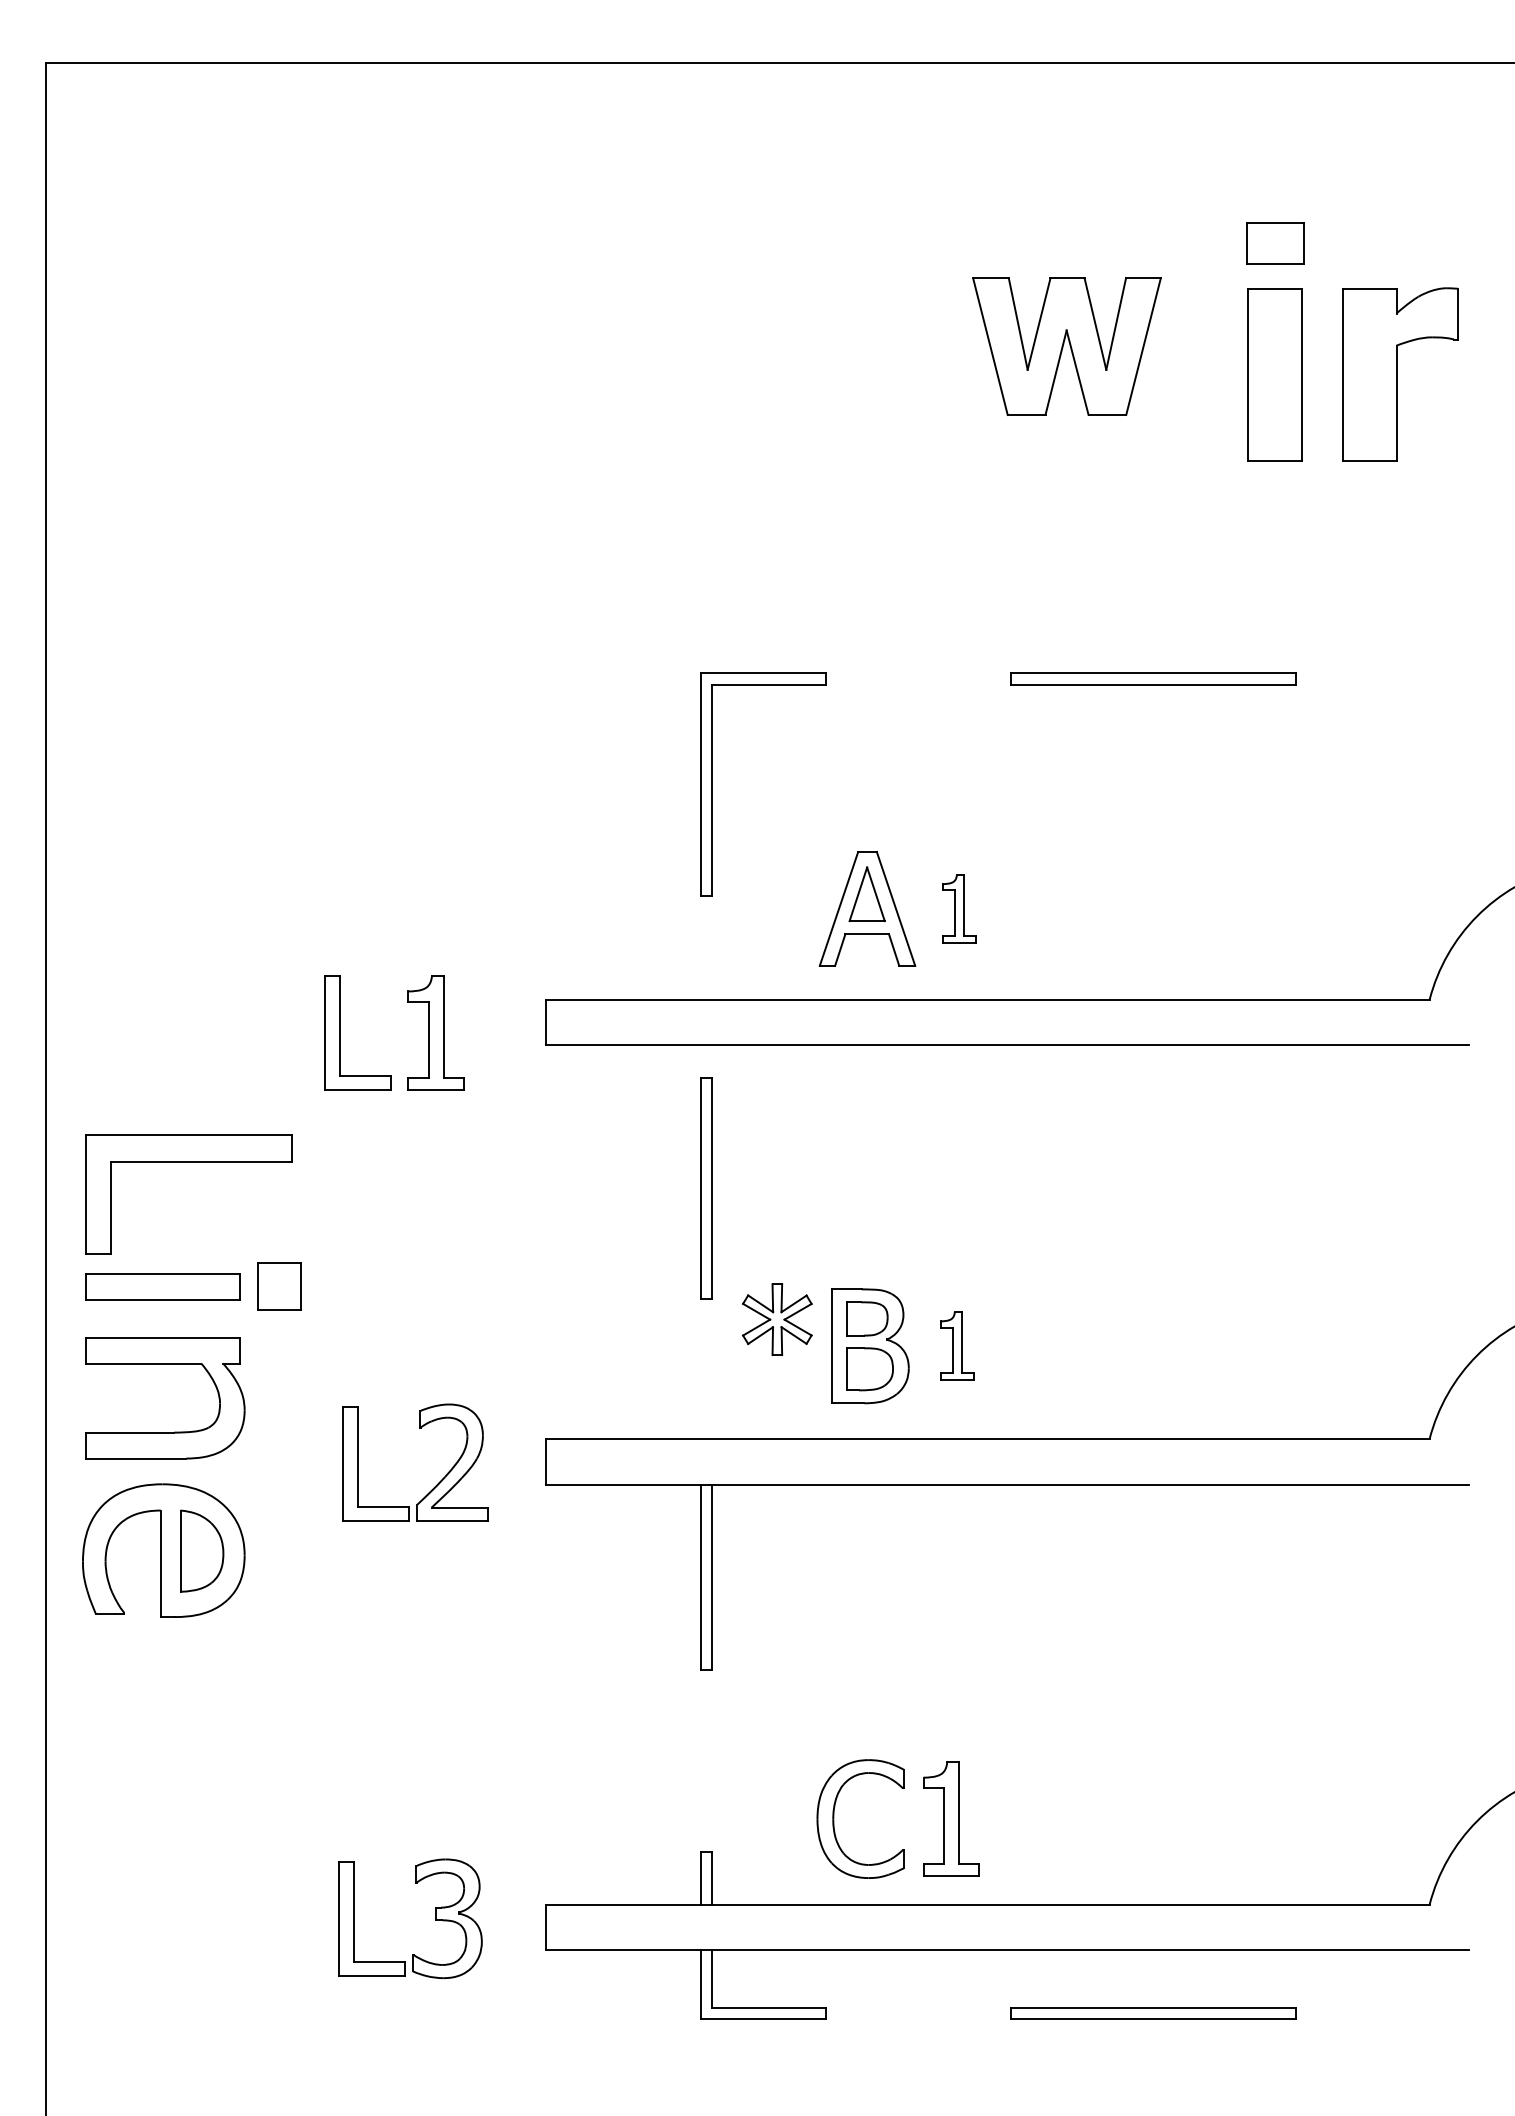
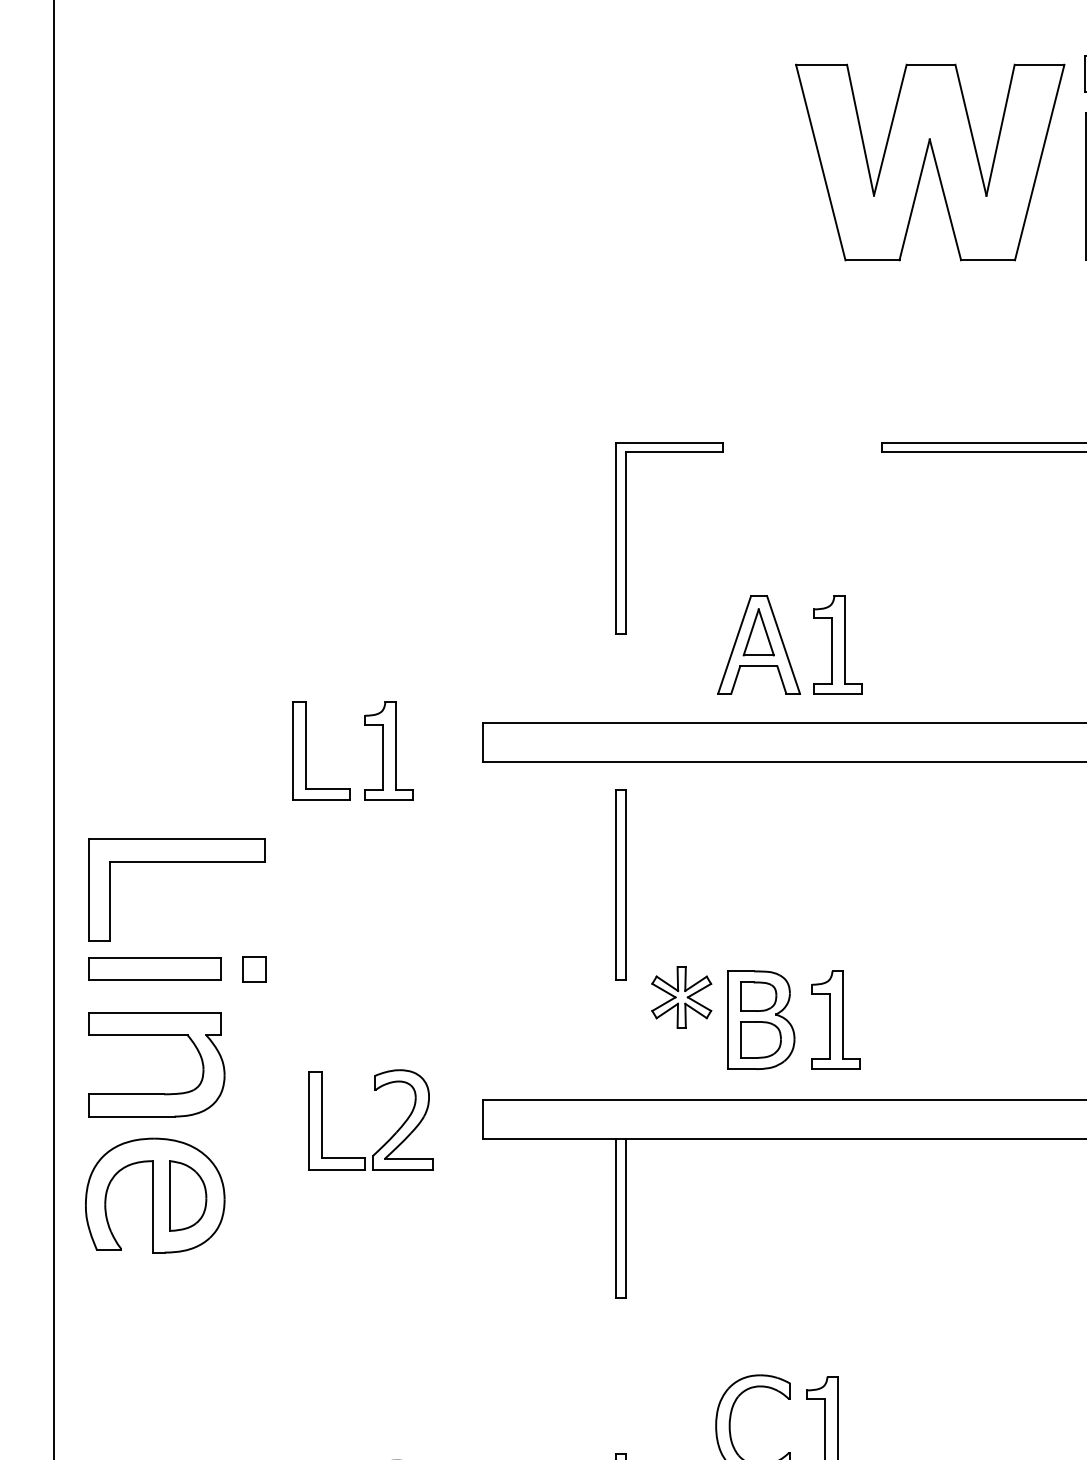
part: (1066, 346) -> (929, 162), size x1.67
part: (959, 908) -> (838, 644), size x1.67
part: (279, 1286) -> (254, 968), size x0.62
part: (957, 1345) -> (836, 1019), size x1.67

